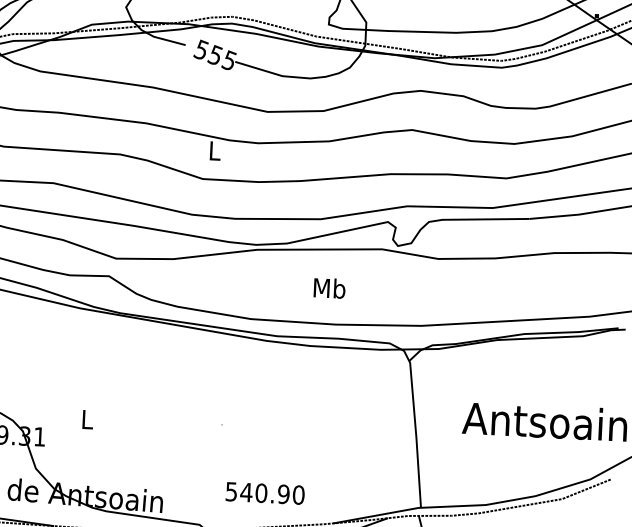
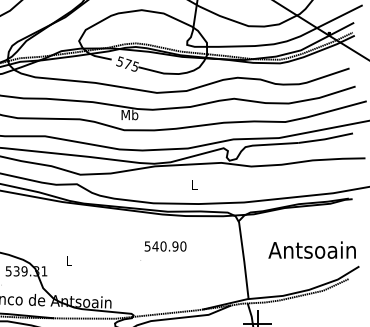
text: (215, 53) -> (127, 63), 555 -> 575
text: (214, 149) -> (129, 114), L -> Mb
text: (329, 287) -> (194, 184), Mb -> L
text: (265, 493) -> (165, 246), moved

